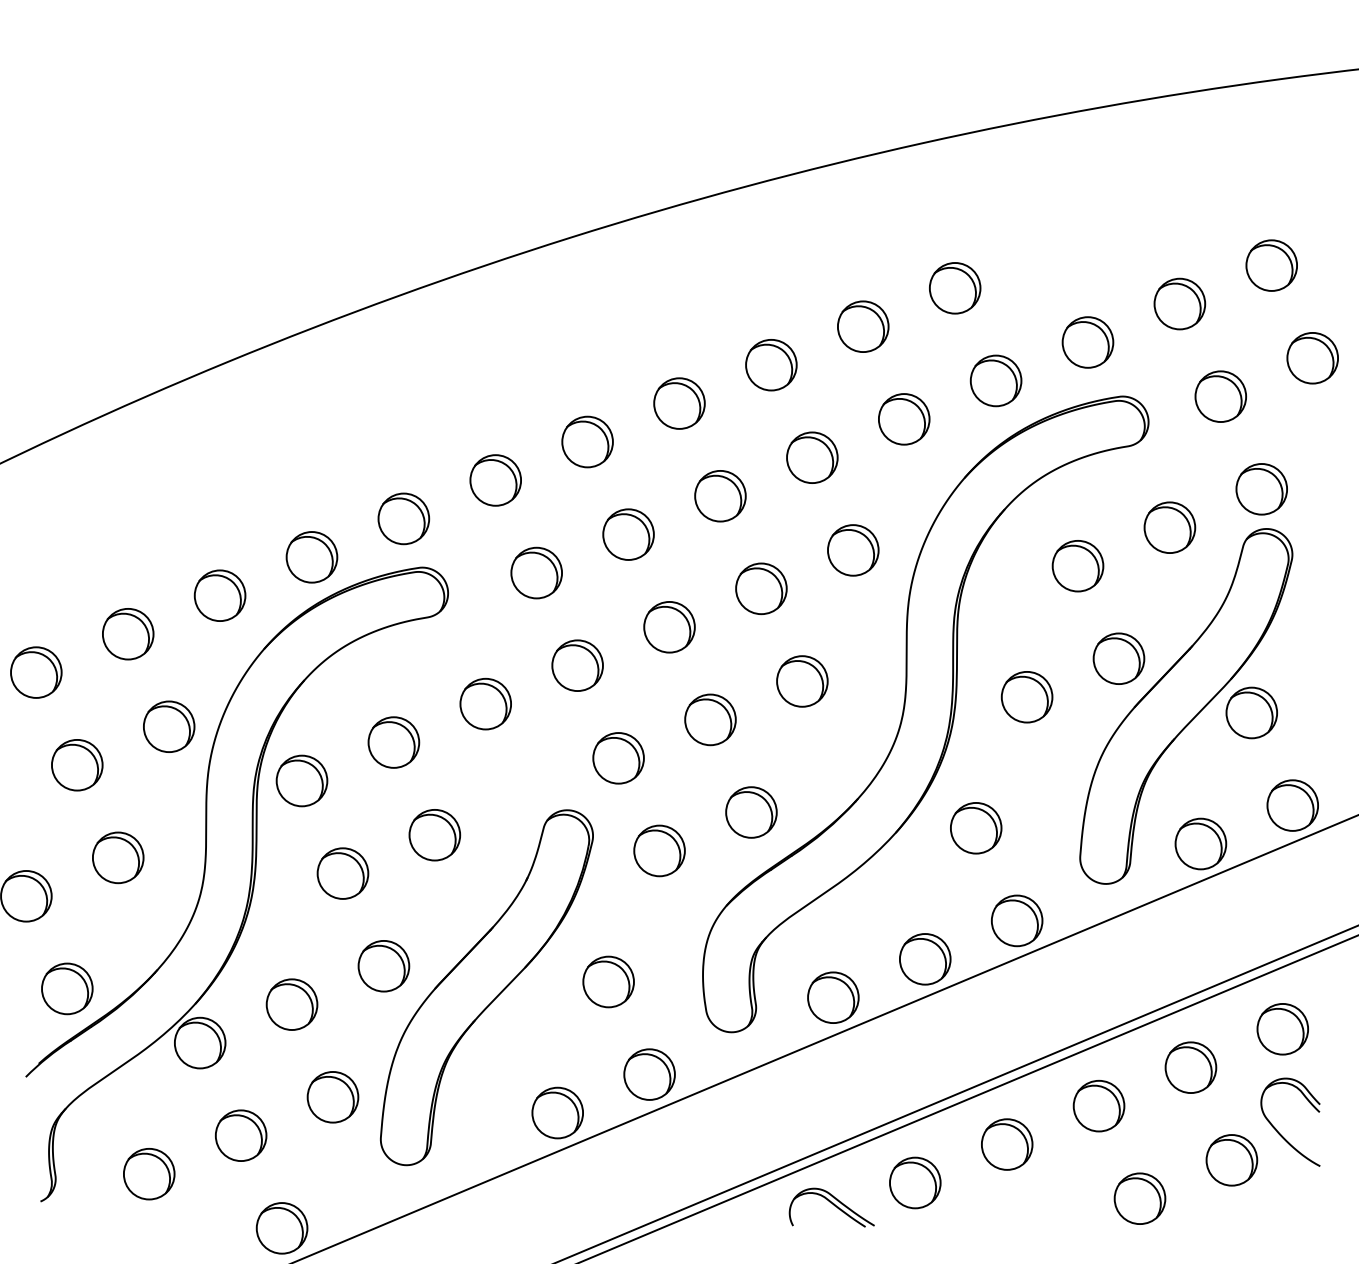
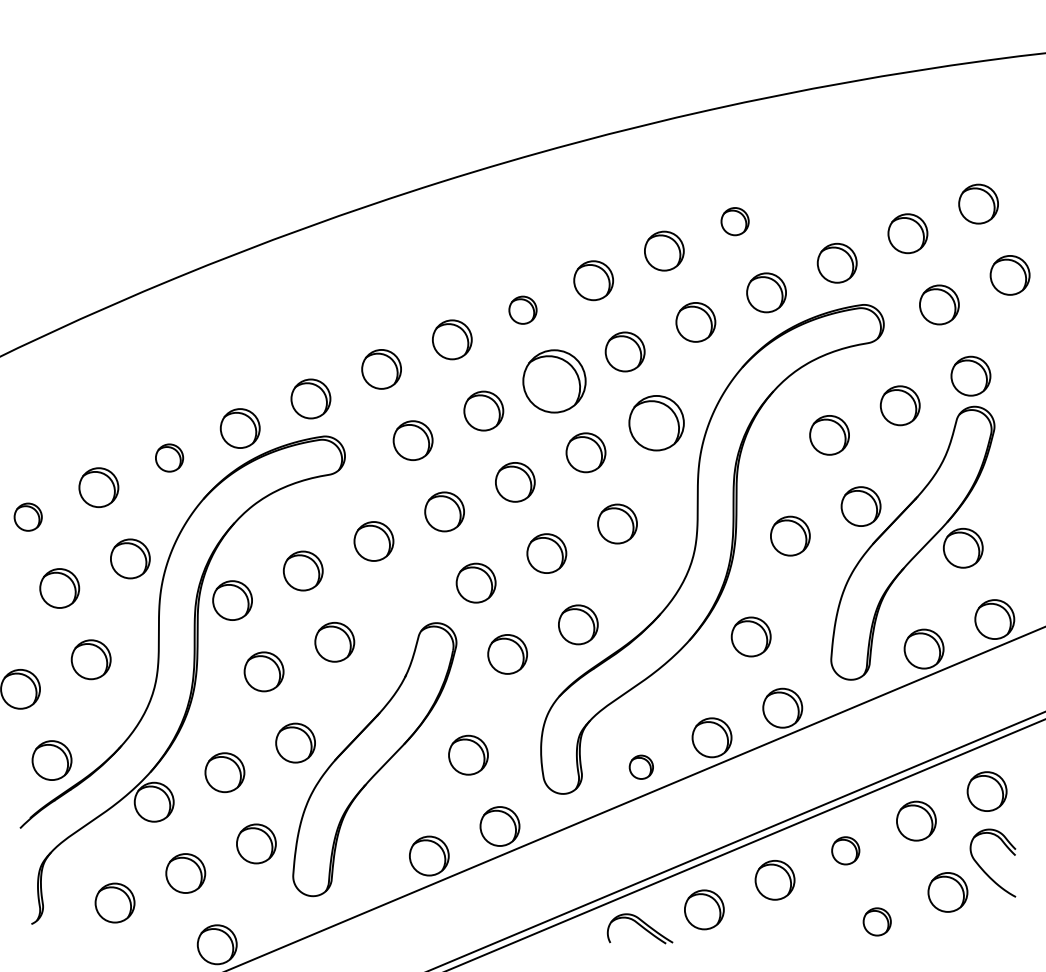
part: (955, 288) -> (735, 221), size x0.7
part: (679, 403) -> (523, 310), size x0.7
part: (720, 496) -> (554, 381), size x1.6
part: (853, 550) -> (656, 423), size x1.4
part: (219, 595) -> (169, 457), size x0.7
part: (36, 672) -> (28, 517), size x0.7
part: (833, 997) -> (641, 767), size x0.6
part: (1098, 1106) -> (845, 851), size x0.7
part: (1139, 1198) -> (876, 921), size x0.7

